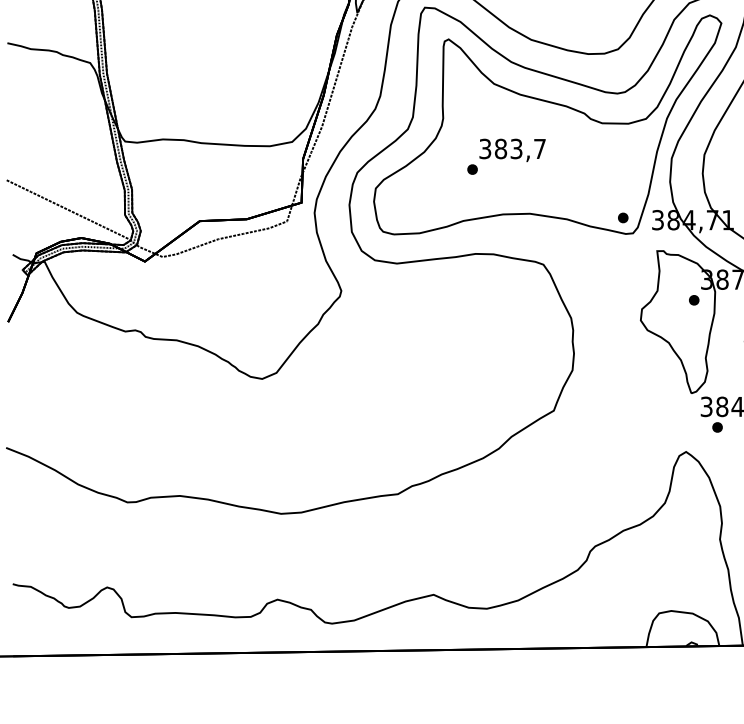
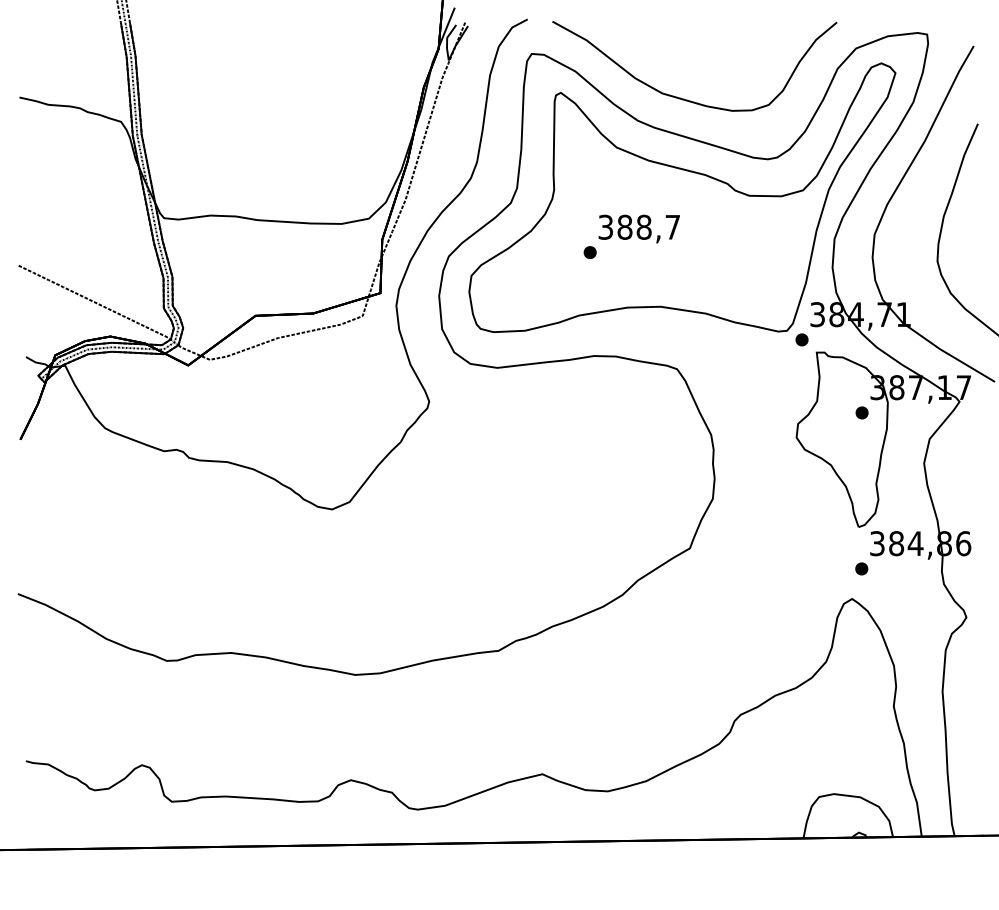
text: (516, 148) -> (643, 226), 383,7 -> 388,7
part: (622, 217) -> (801, 339), moved
part: (717, 427) -> (861, 568), moved

